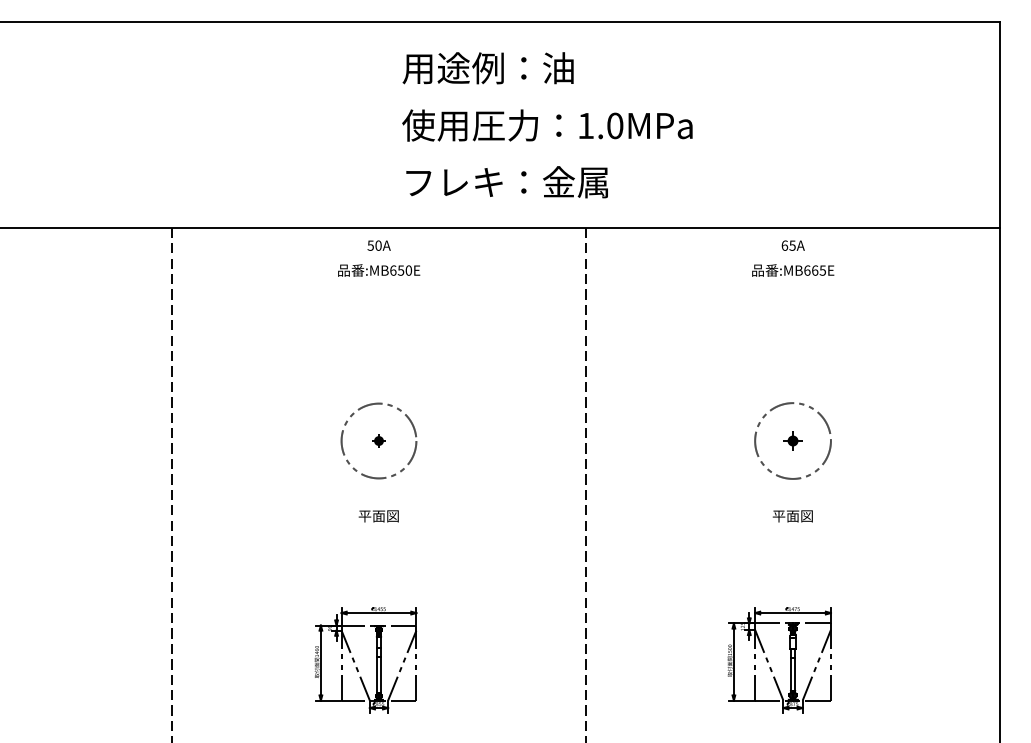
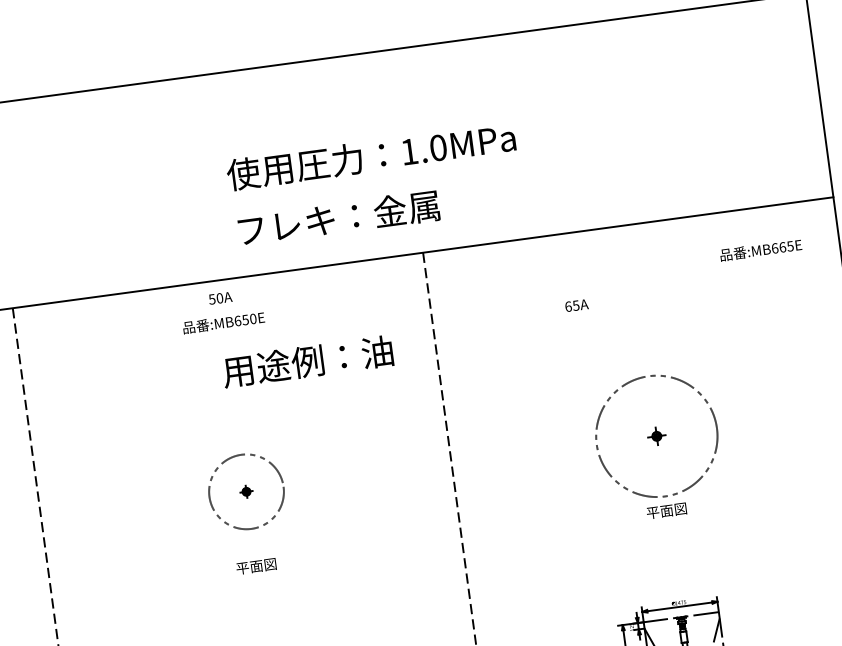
text: (487, 68) -> (307, 362), moved
text: (792, 245) -> (576, 305), moved
text: (793, 270) -> (761, 250), moved
circle: (792, 440) -> (656, 435), size x1.6

